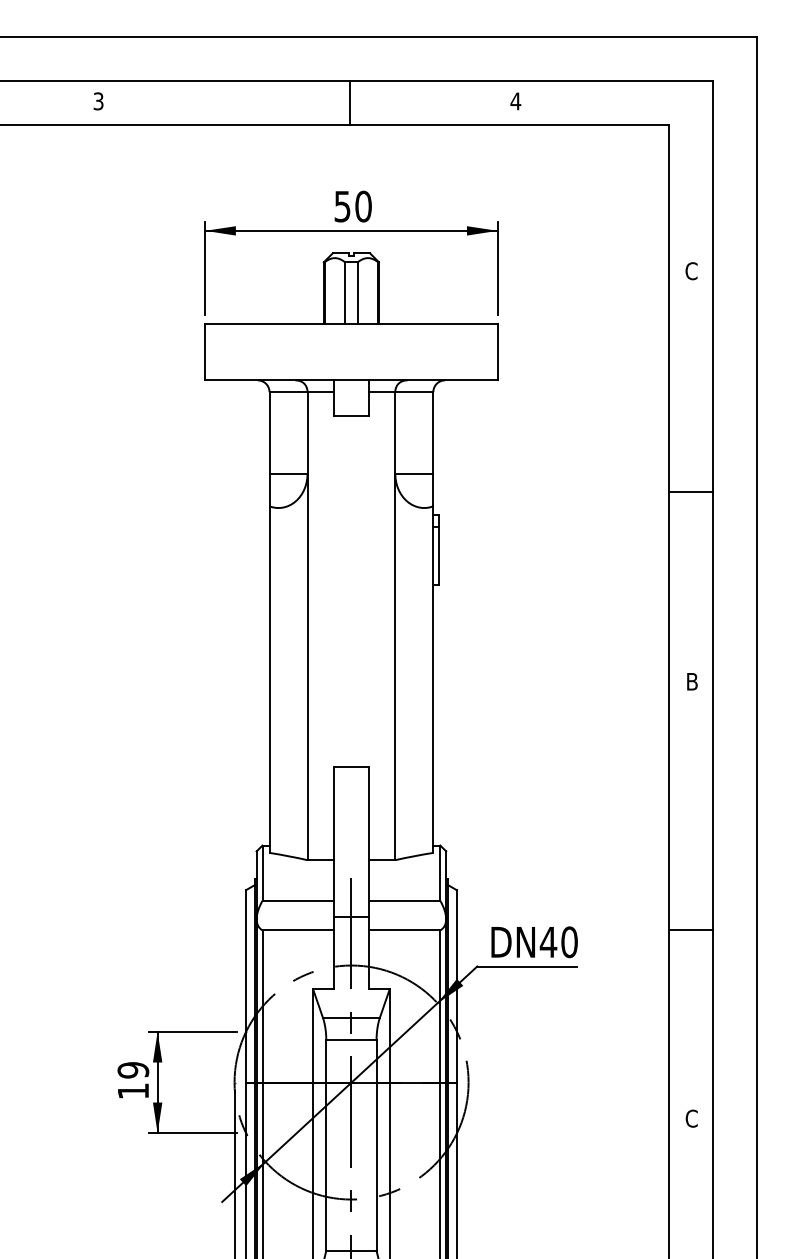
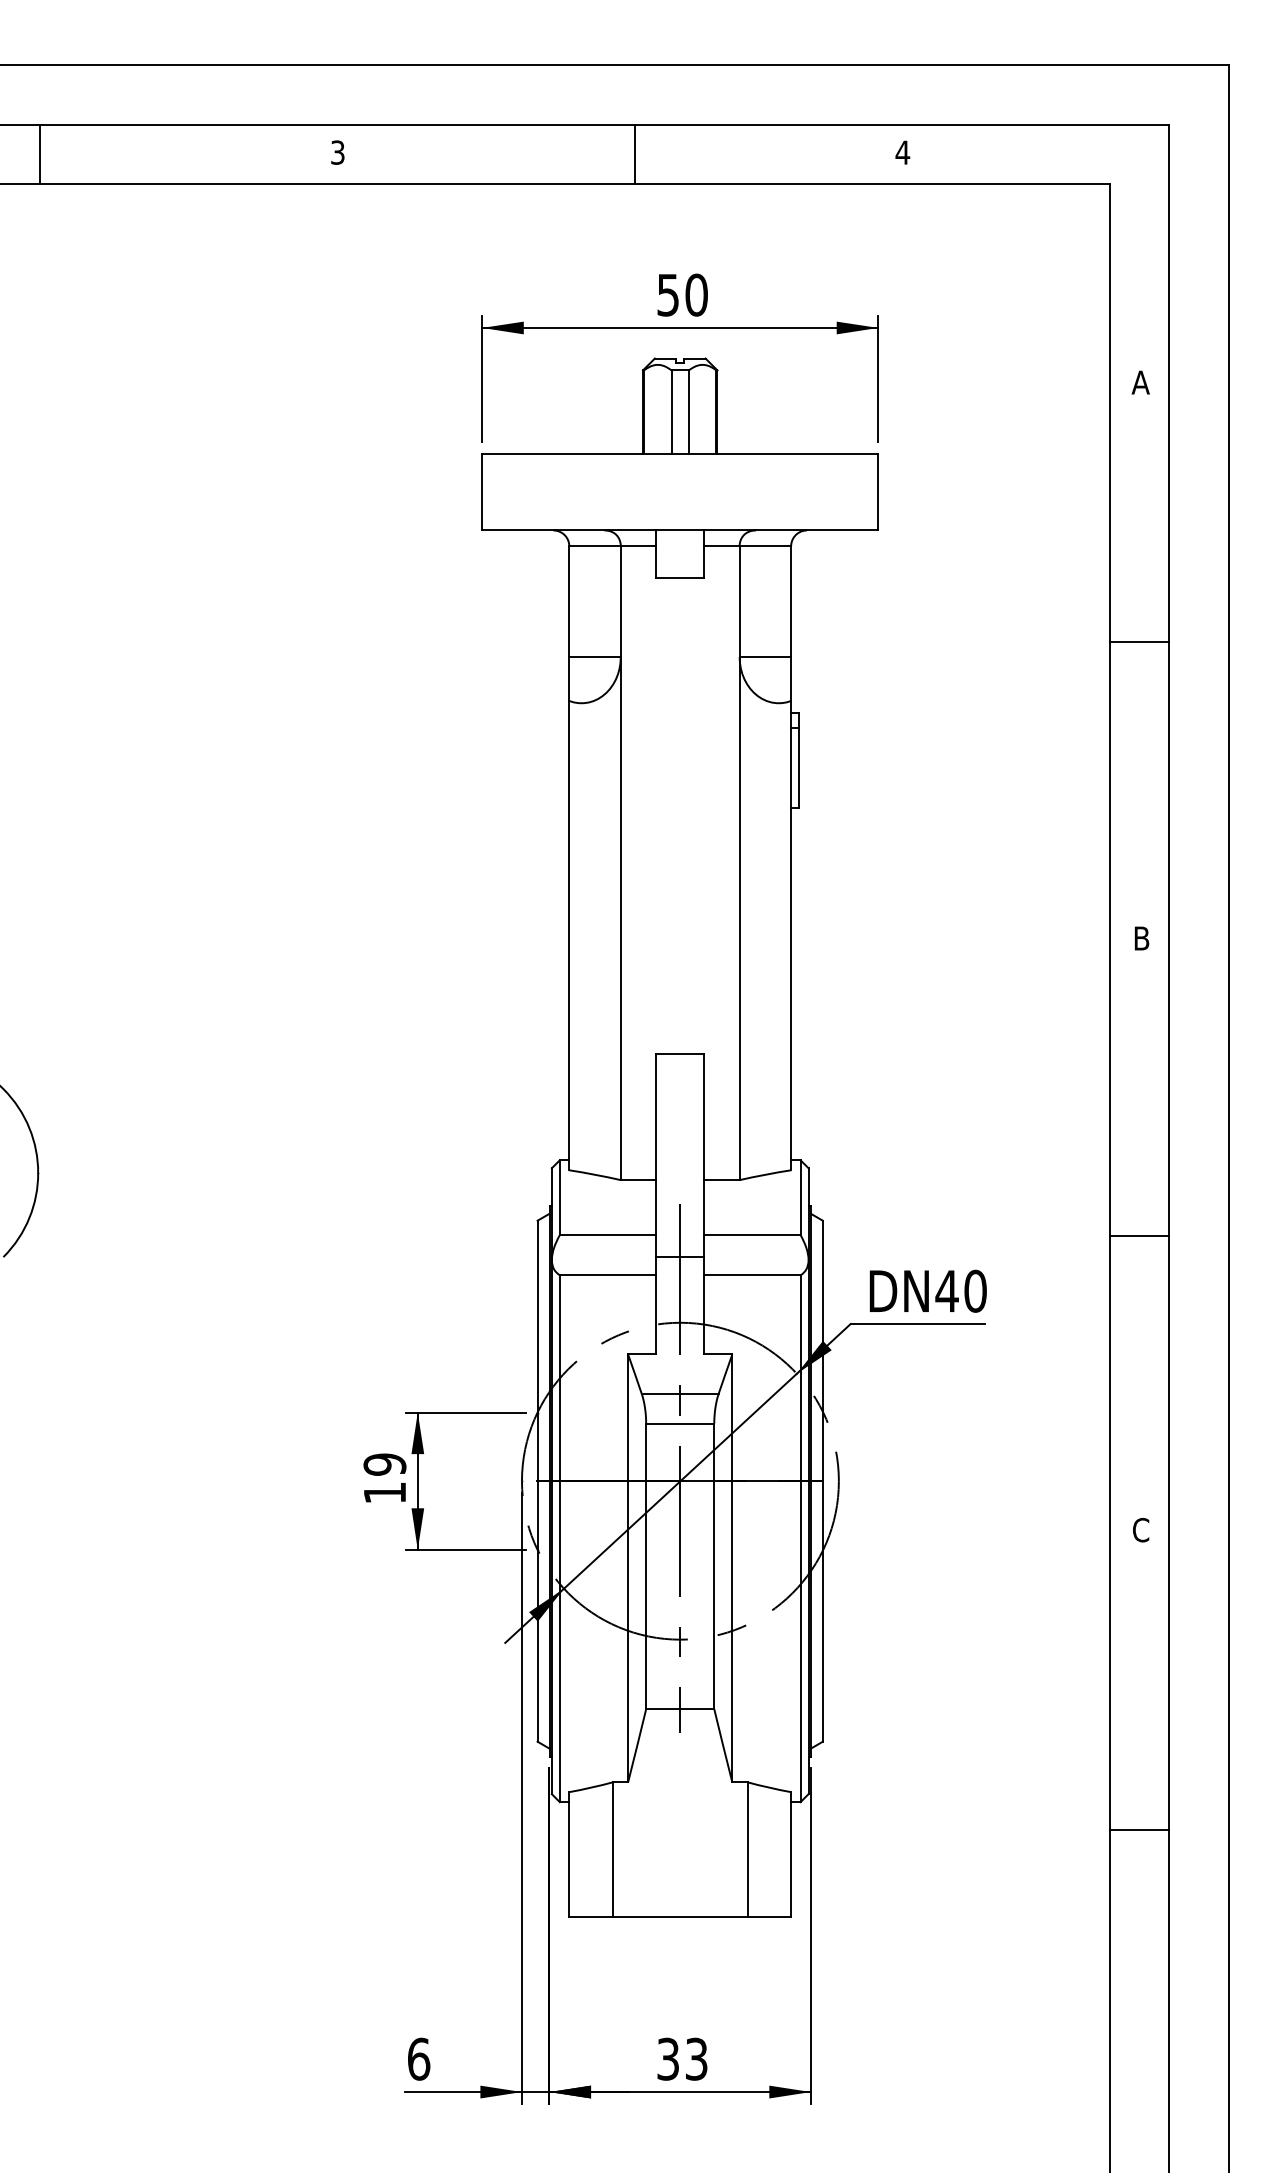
line: (350, 102) -> (634, 154), moved
text: (691, 271) -> (1140, 382), C -> A
line: (690, 491) -> (1139, 641), moved
line: (690, 929) -> (1139, 1235), moved

